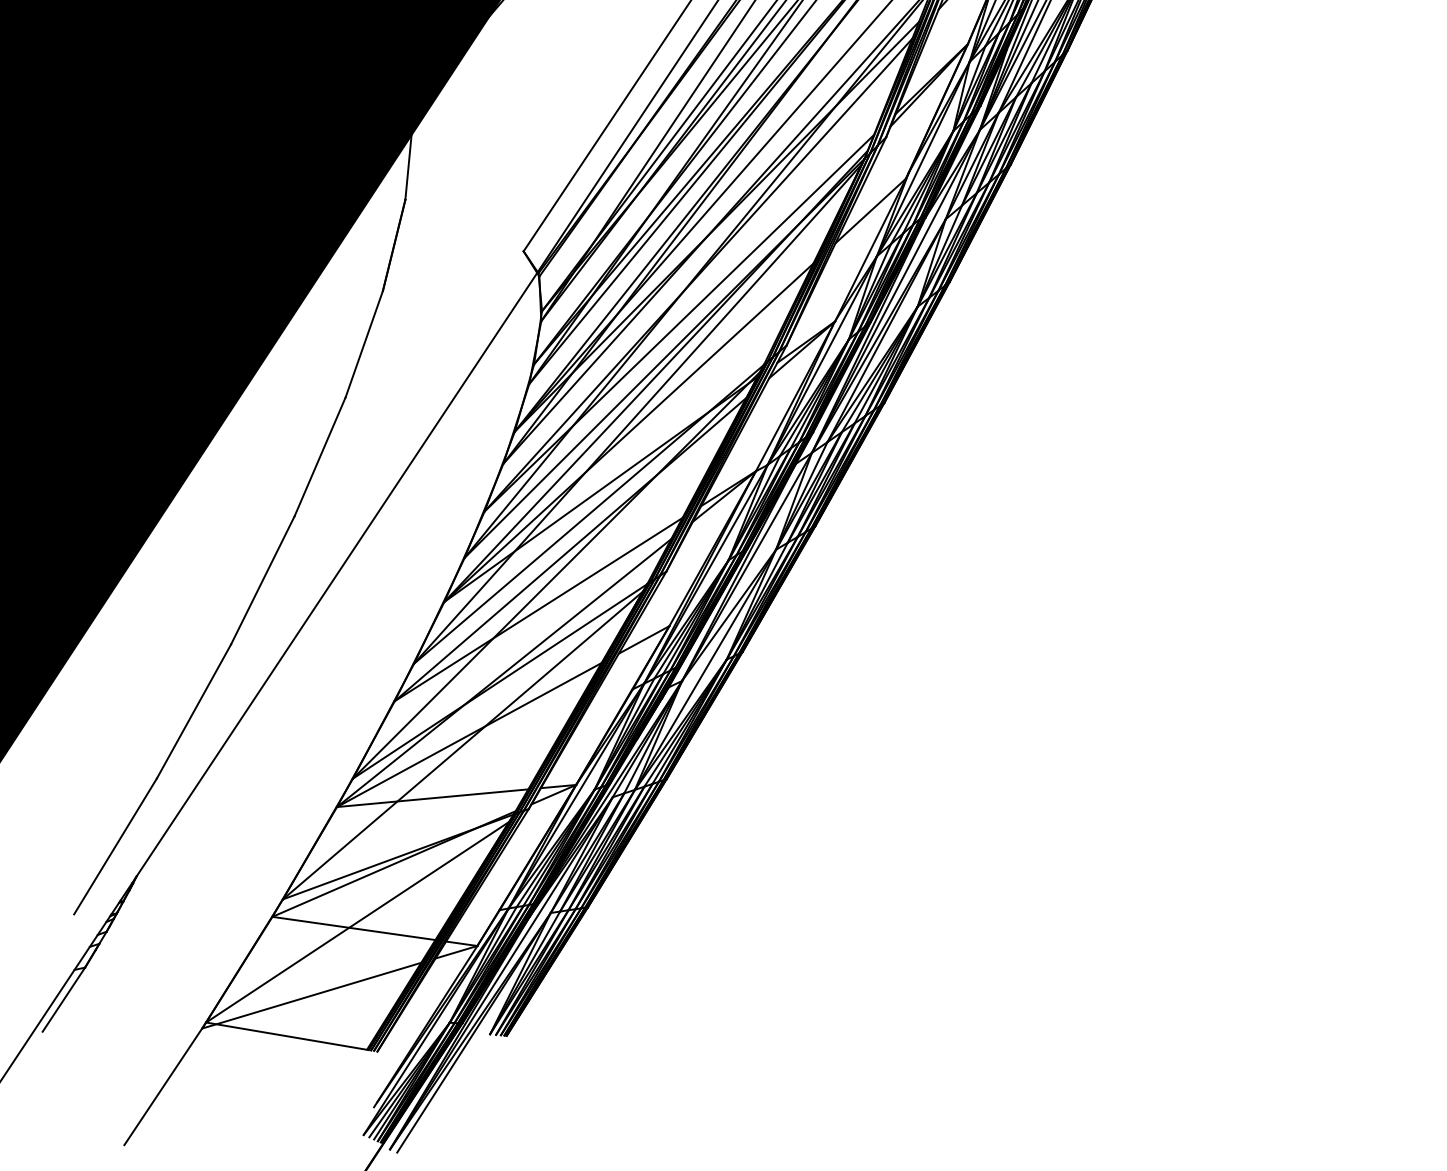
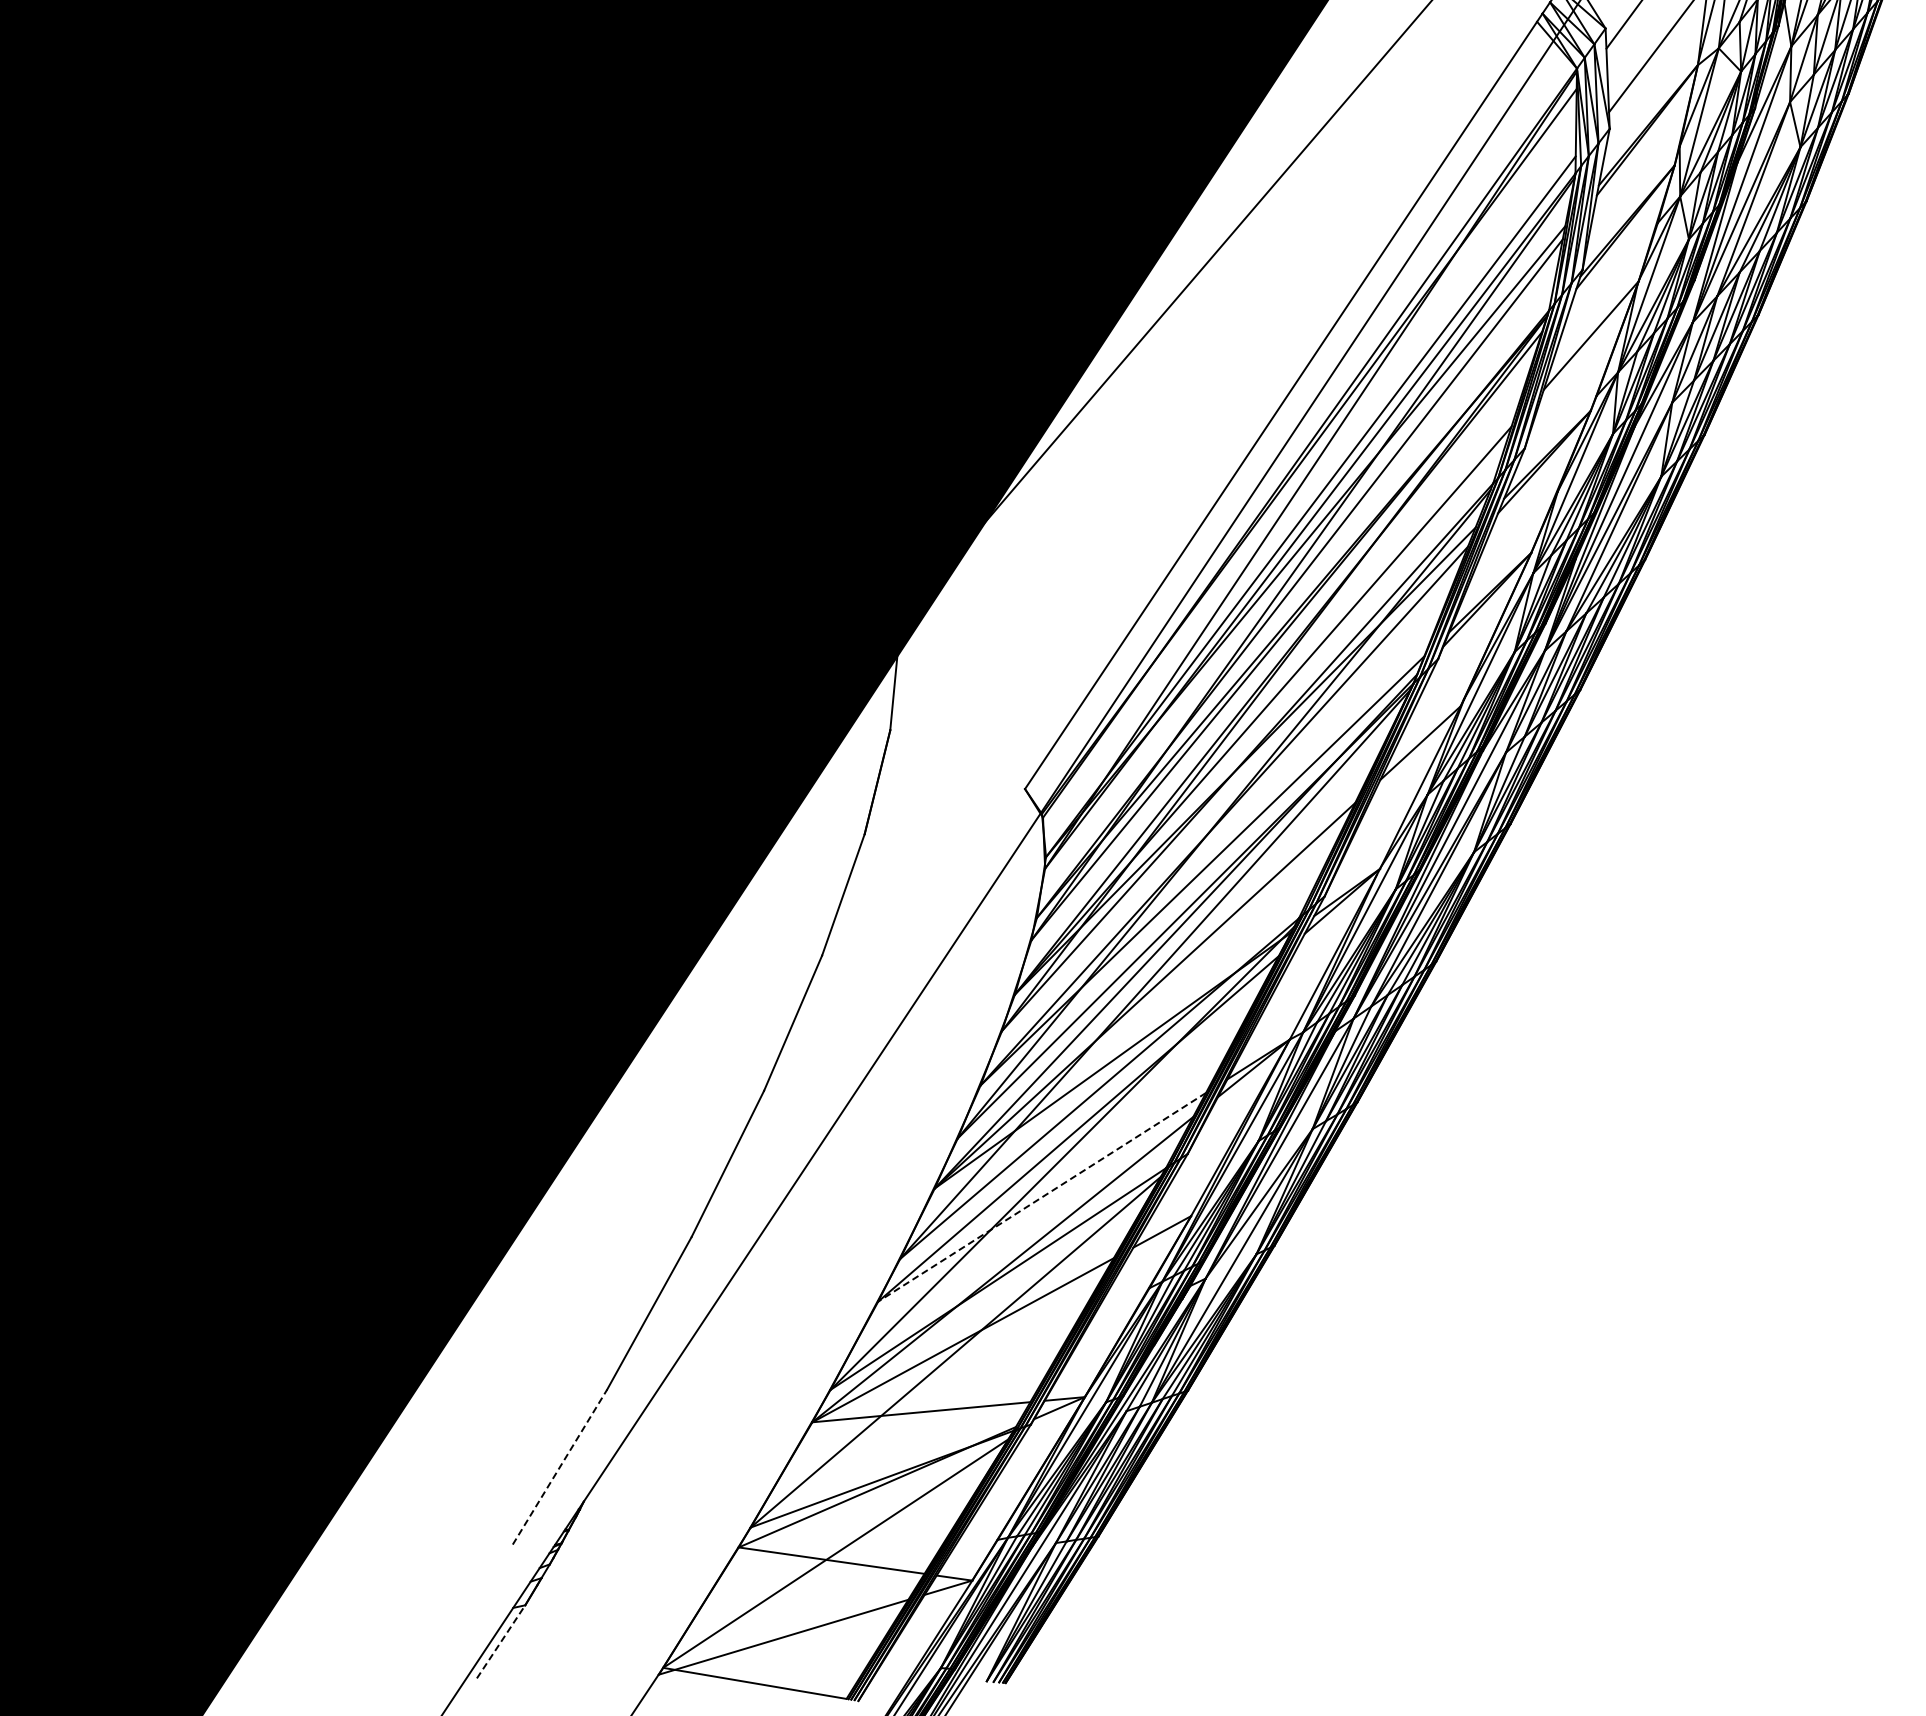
line: (538, 609) -> (1041, 1197), solid -> dashed
line: (115, 846) -> (559, 1467), solid -> dashed
line: (64, 999) -> (501, 1641), solid -> dashed

